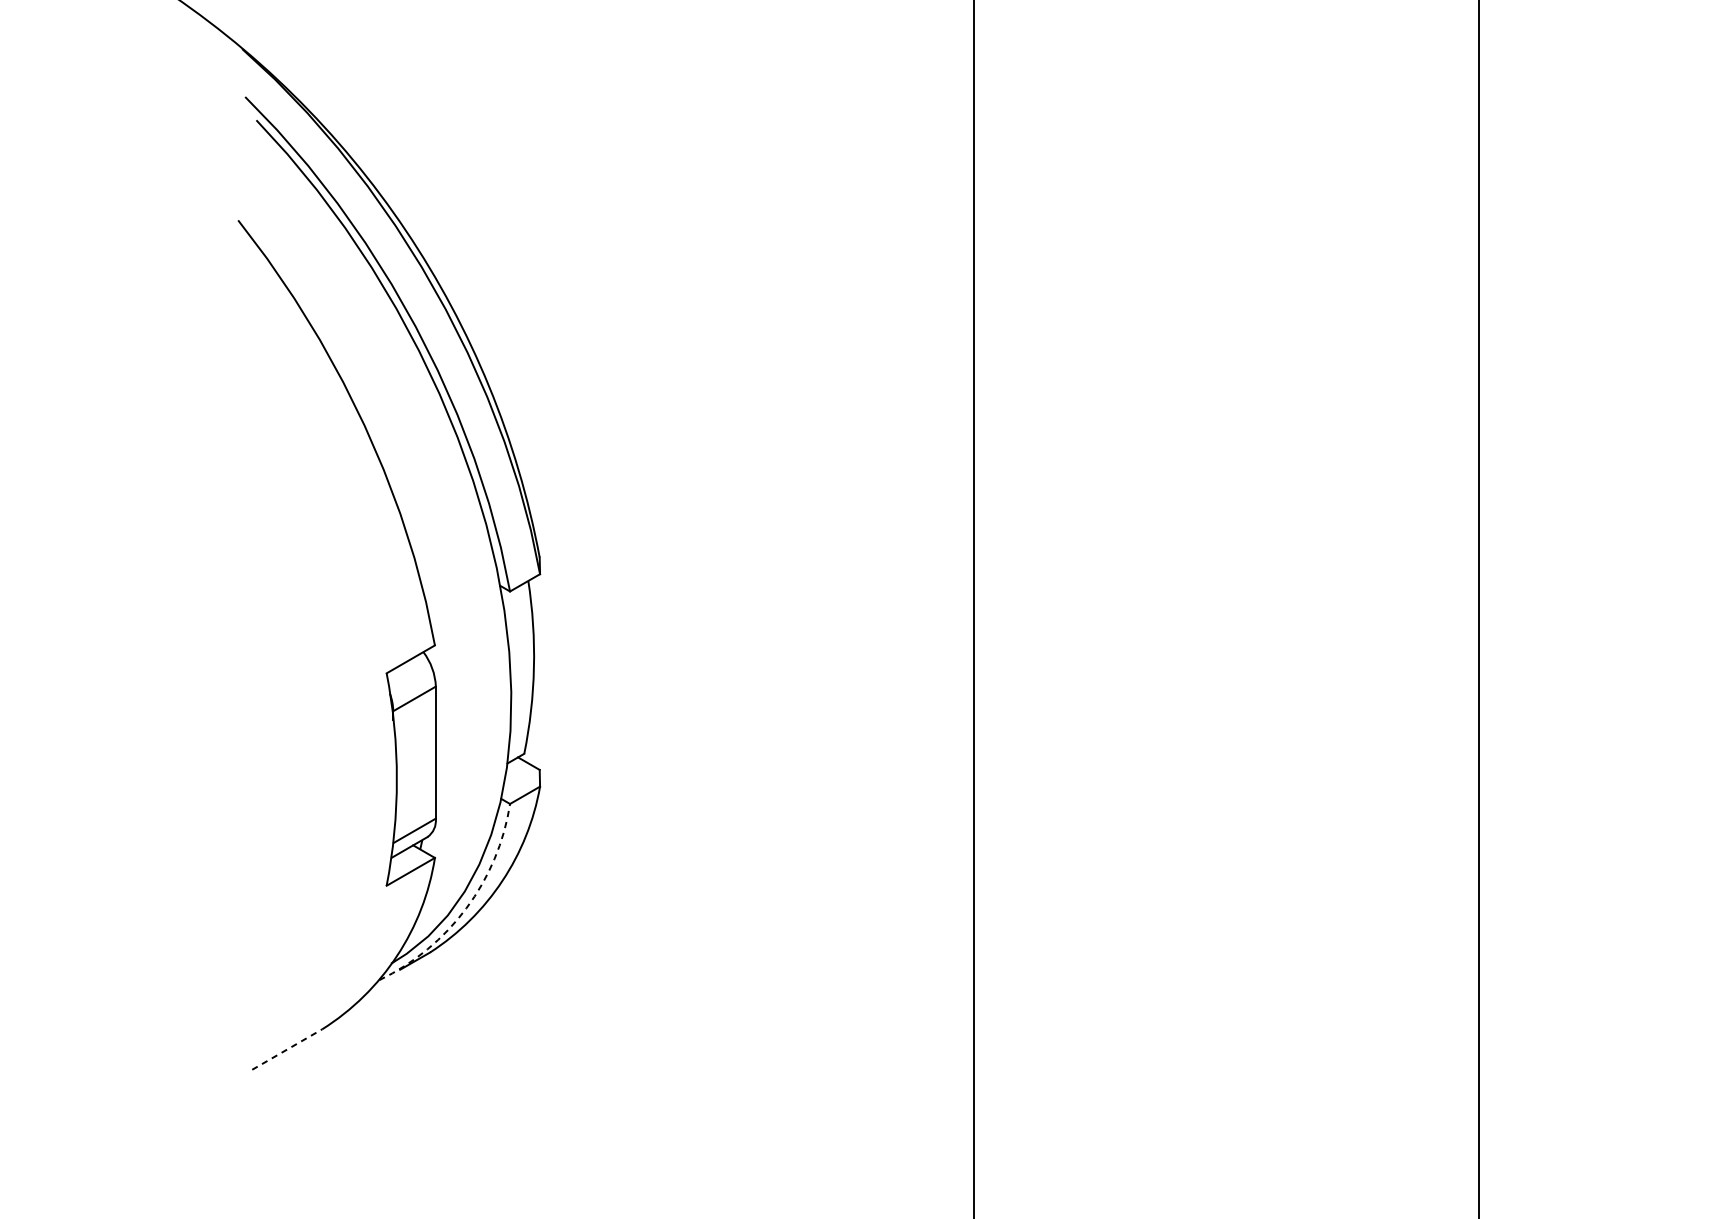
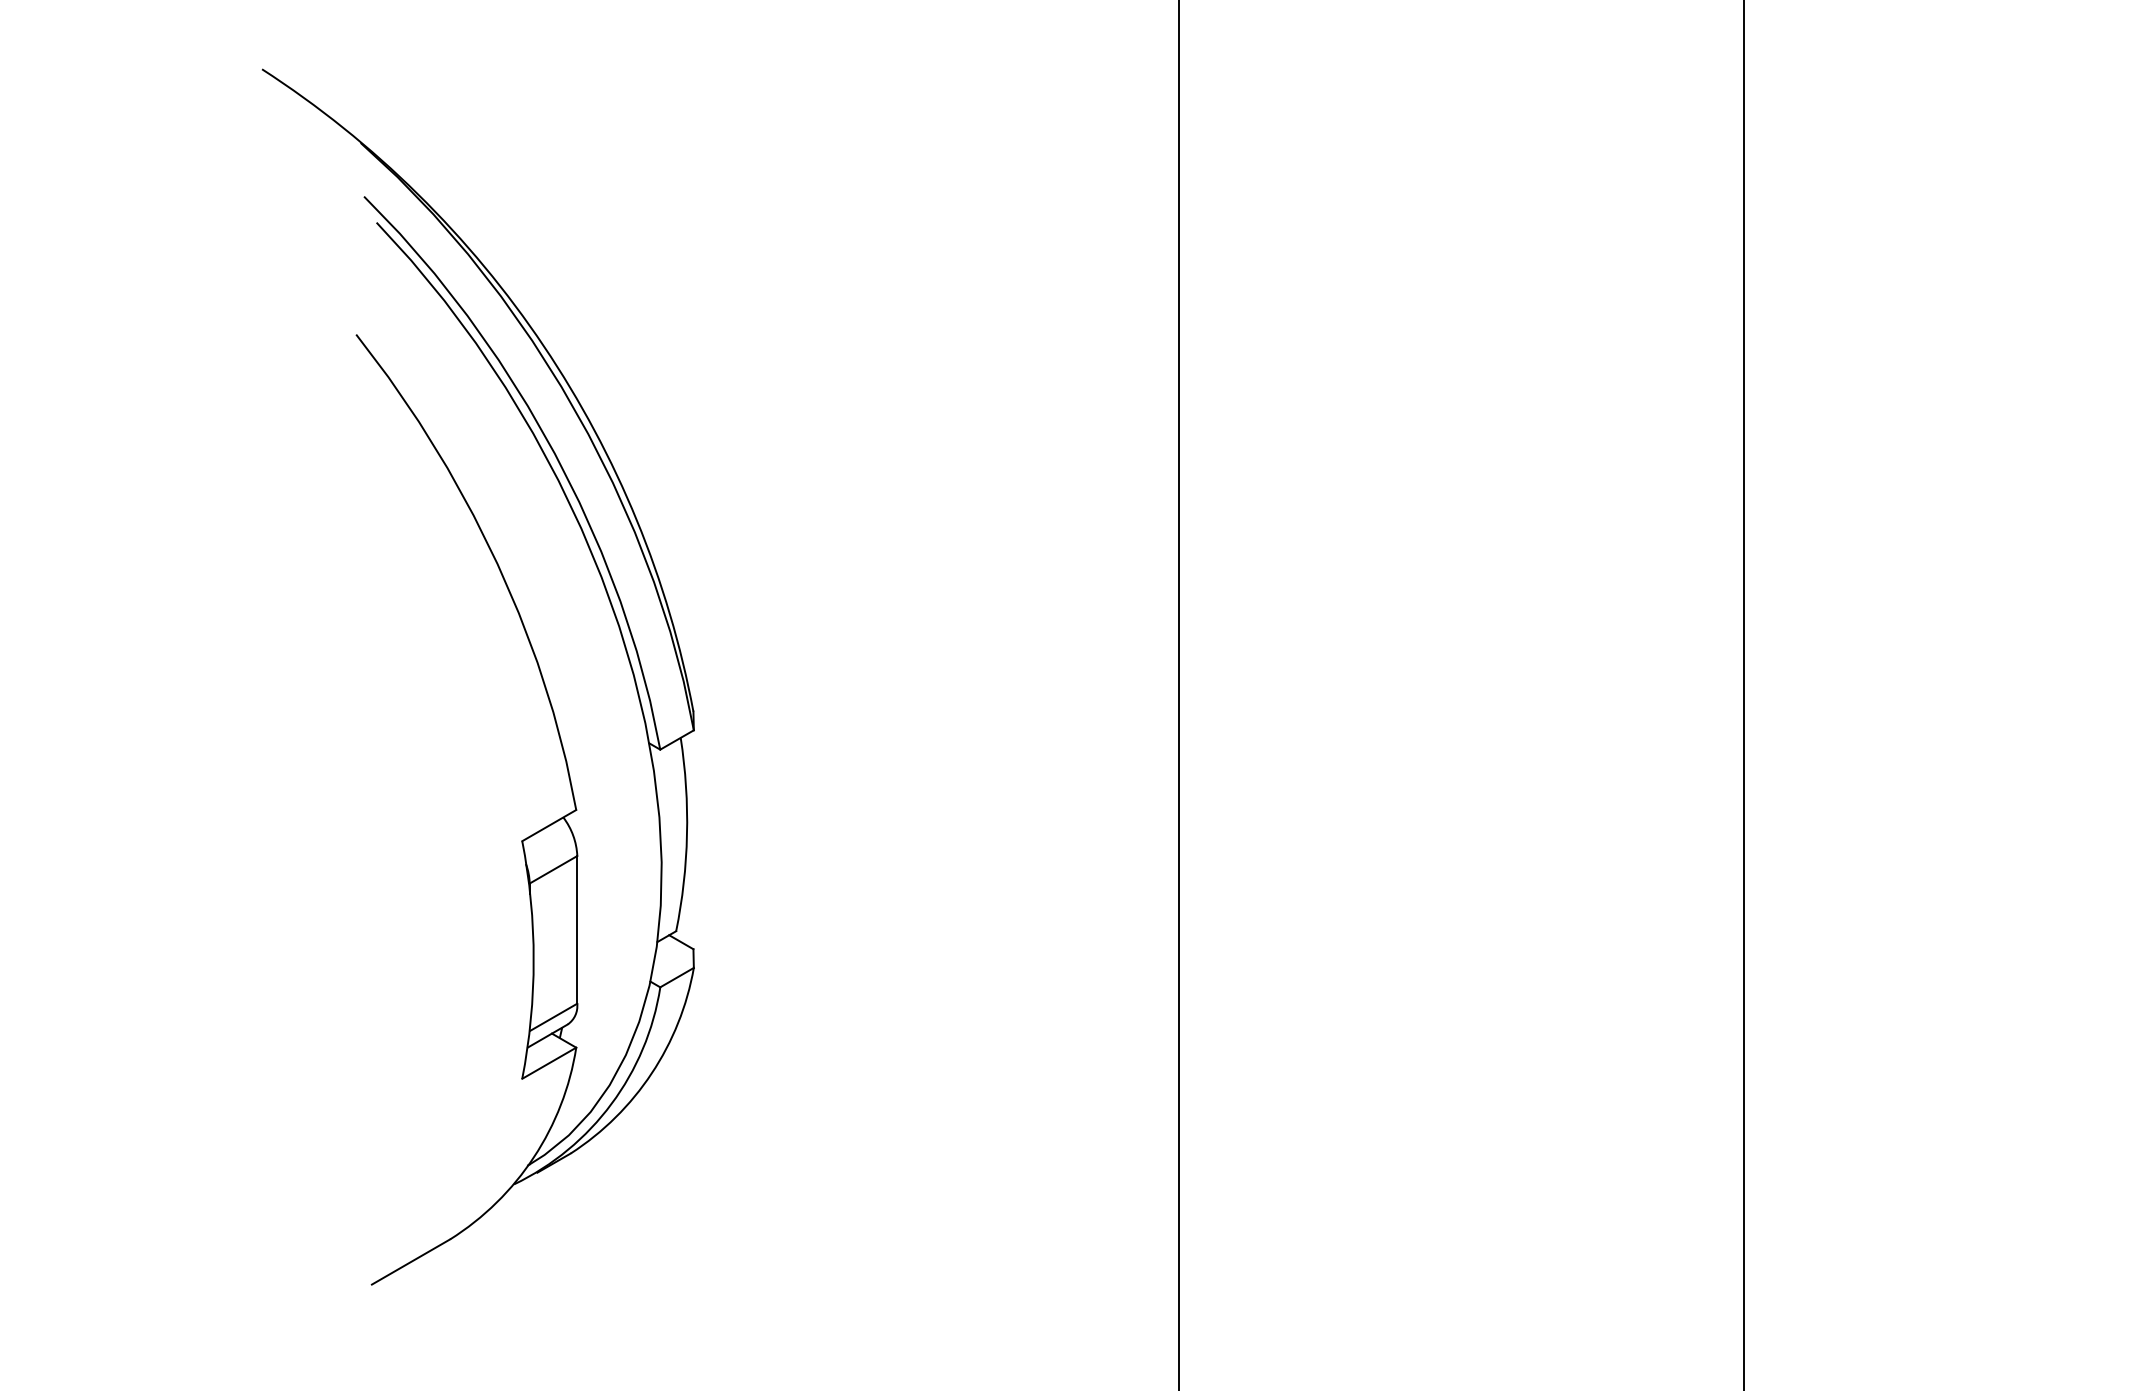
arc: (466, 907) -> (611, 1103), dashed -> solid
line: (287, 1049) -> (411, 1261), dashed -> solid

